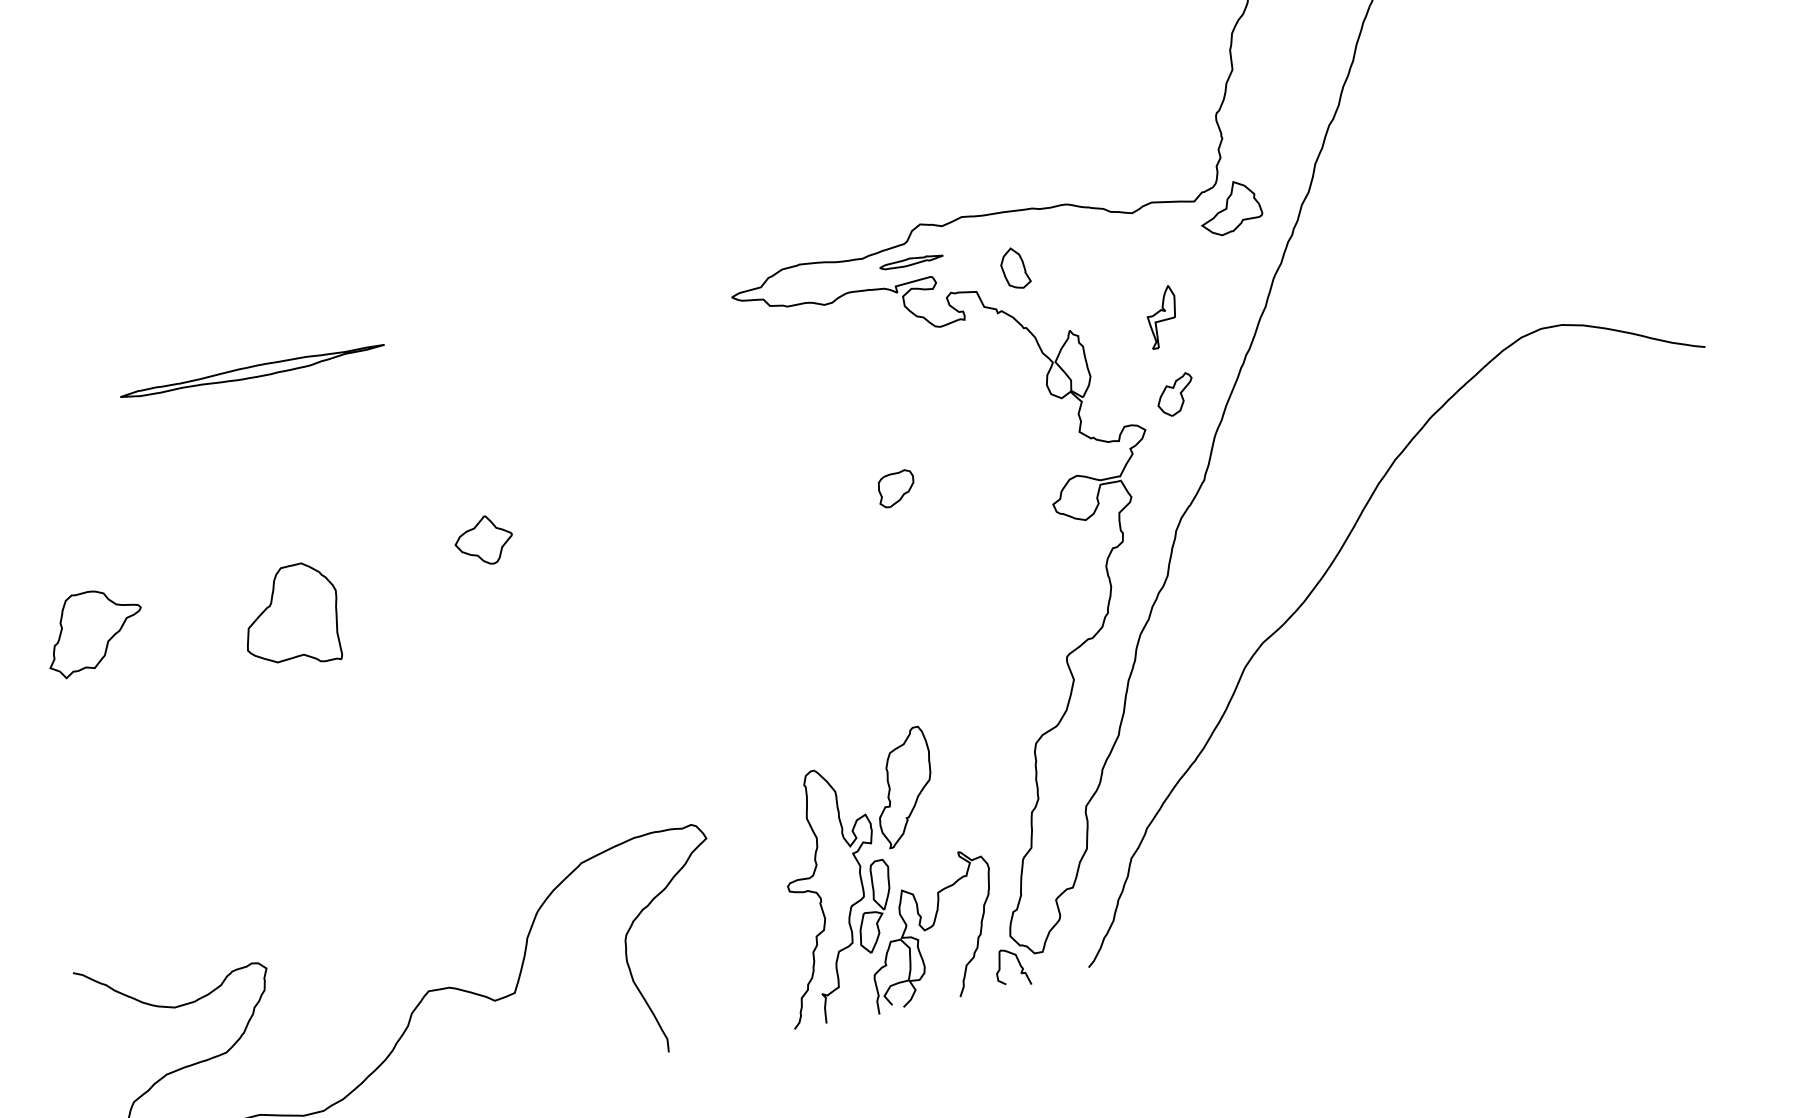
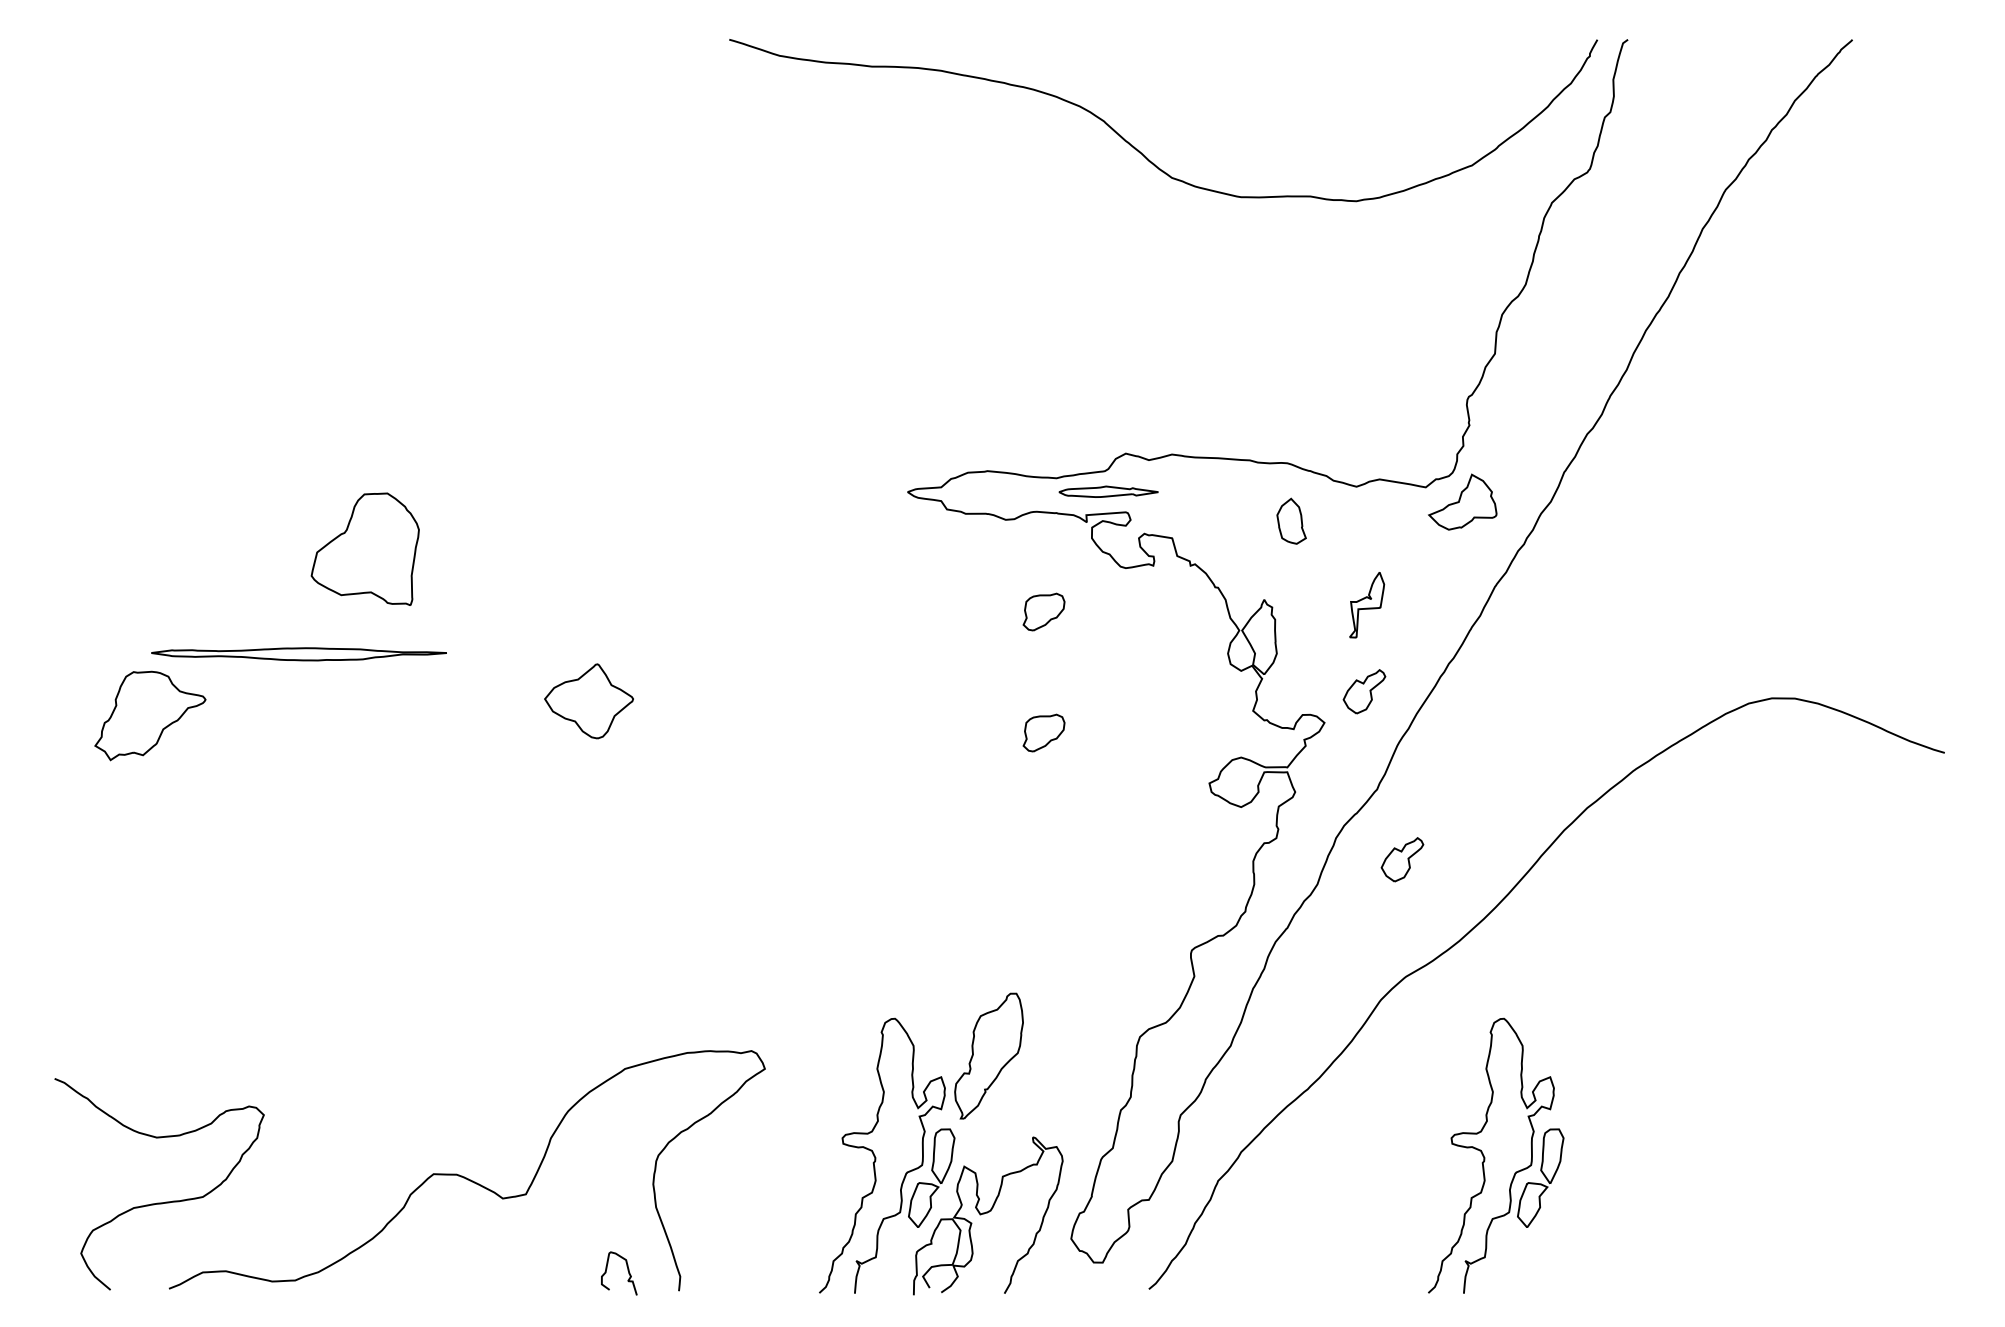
part: (911, 261) -> (1108, 491), size x1.4
part: (1014, 267) -> (1291, 520), moved
part: (252, 372) -> (298, 654), moved
part: (874, 380) -> (1043, 611), added
part: (1239, 538) -> (1402, 859), added
part: (483, 541) -> (588, 701), size x1.4
part: (290, 616) -> (364, 548), moved
part: (1366, 790) -> (1485, 1157), added
curve: (1018, 963) -> (627, 1270), moved

